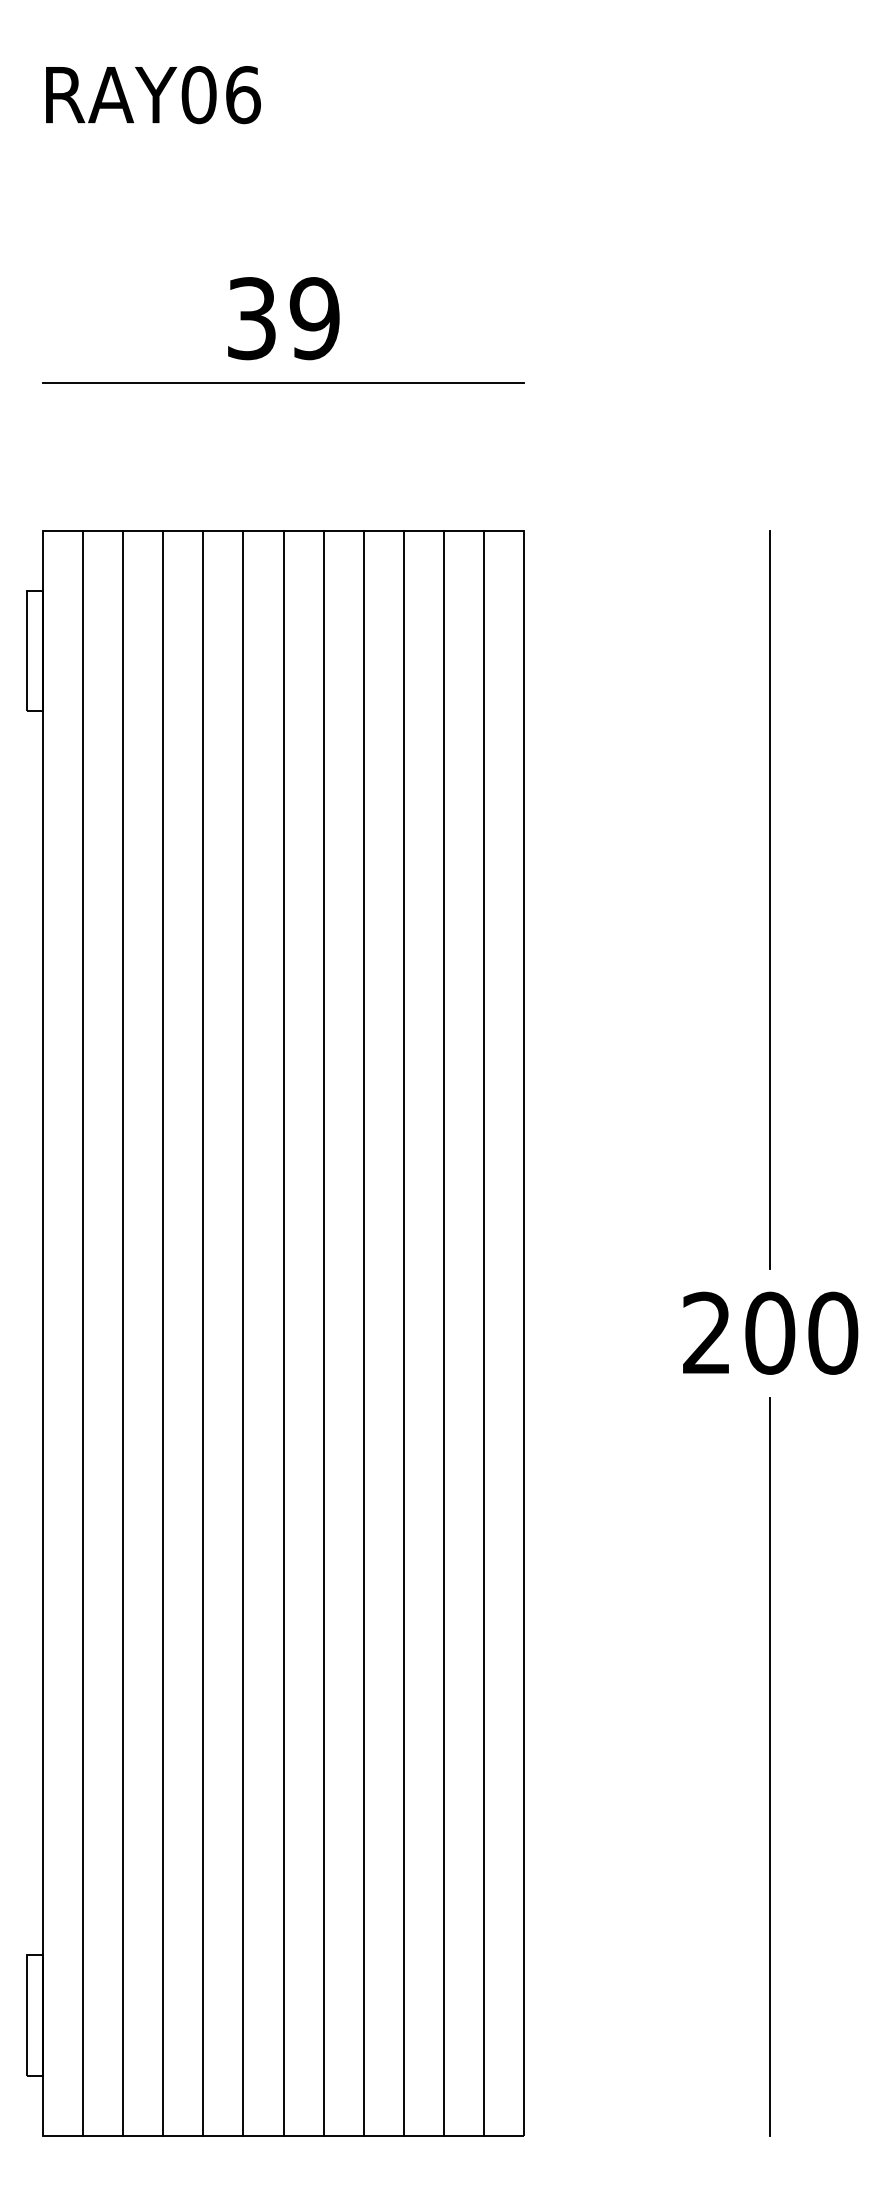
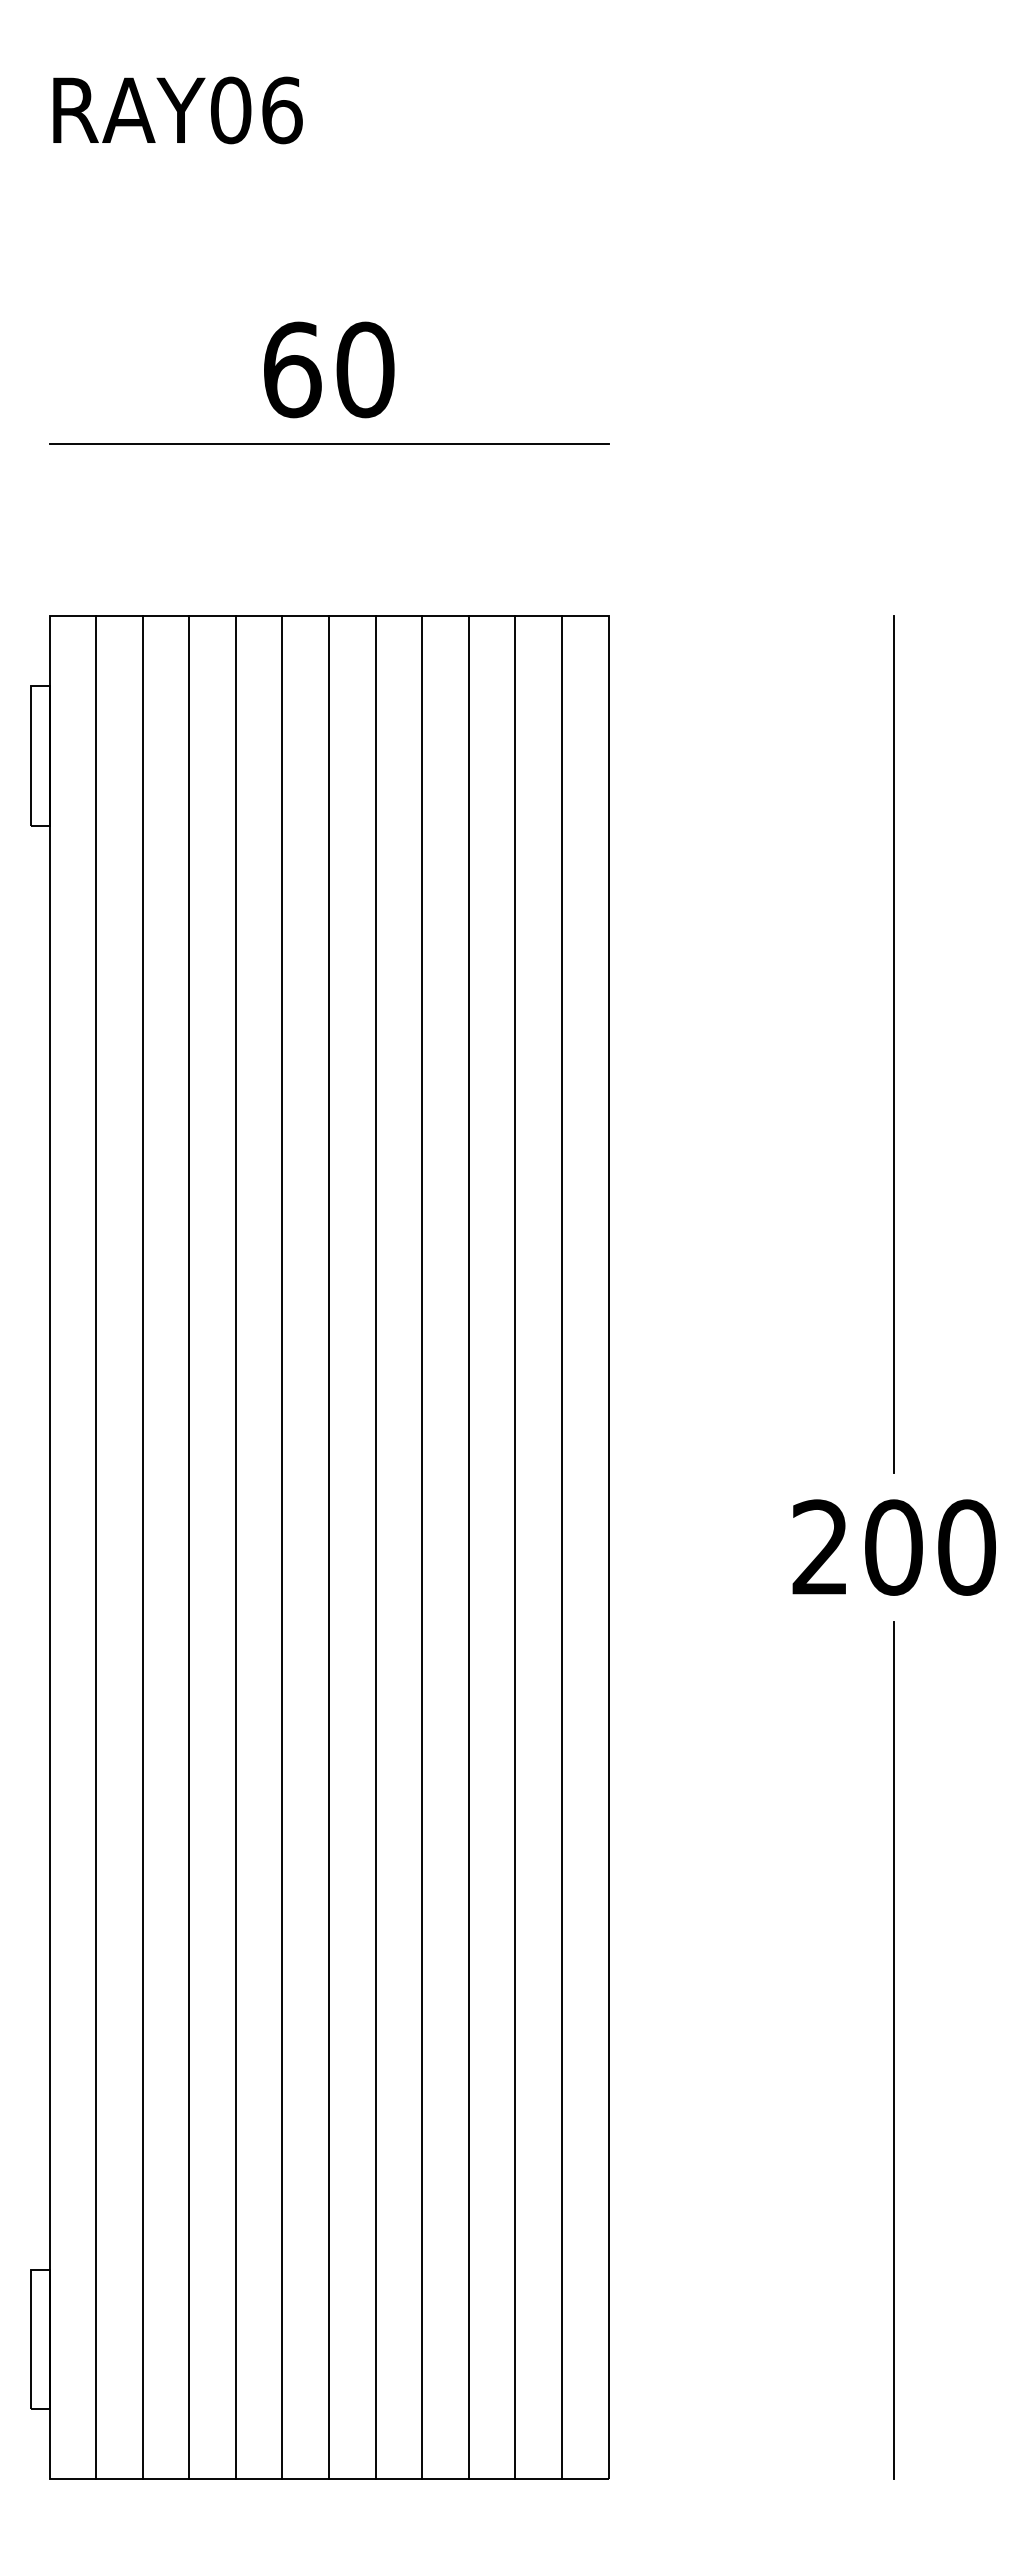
text: (283, 318) -> (329, 369), 39 -> 60

